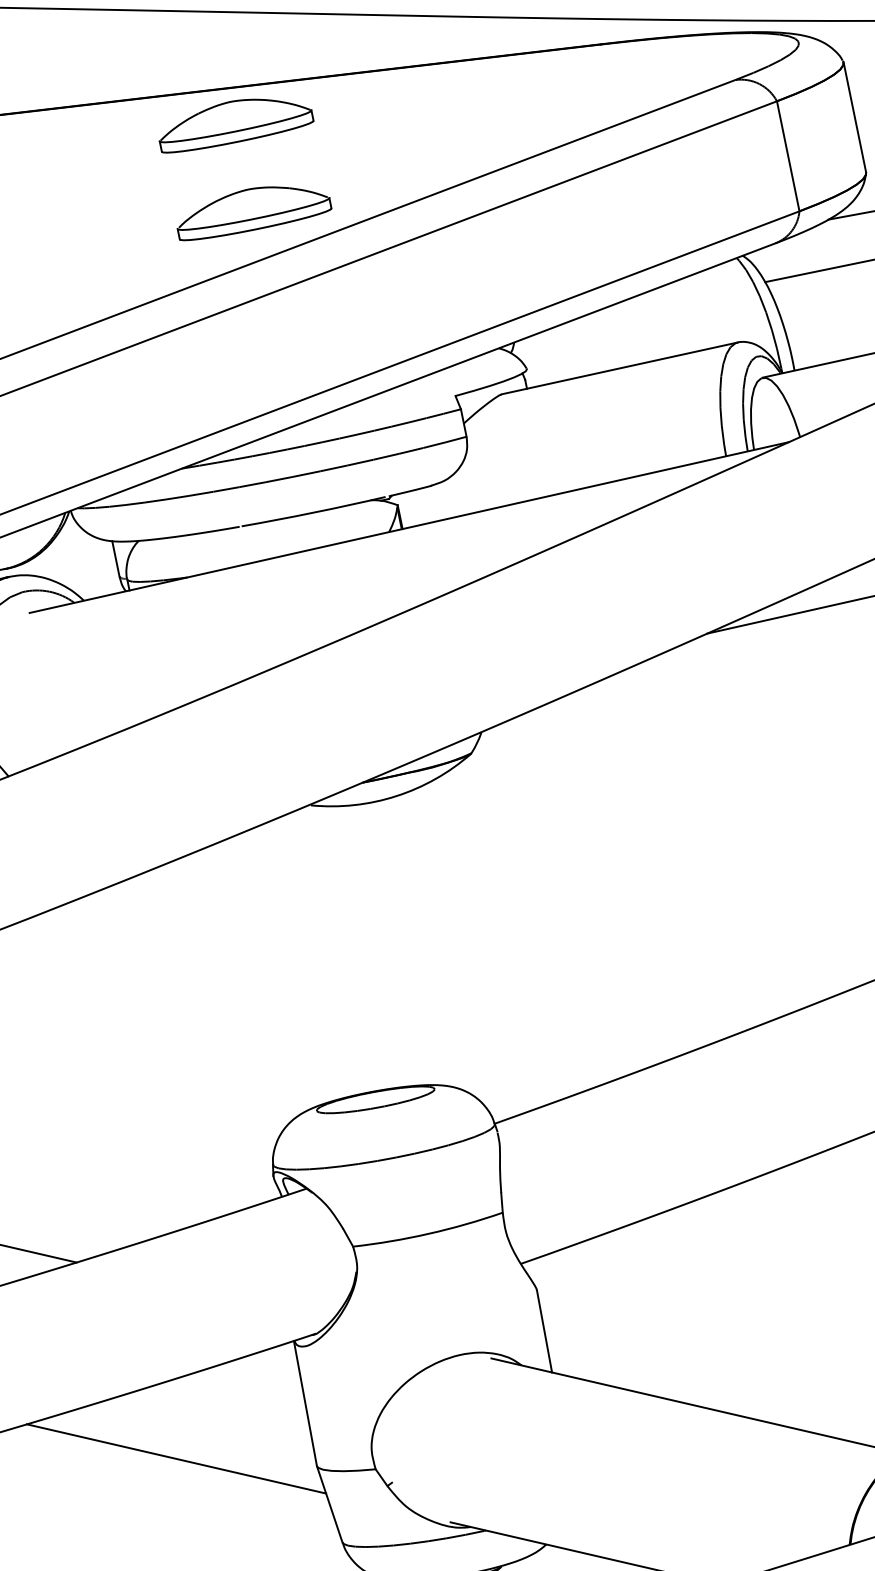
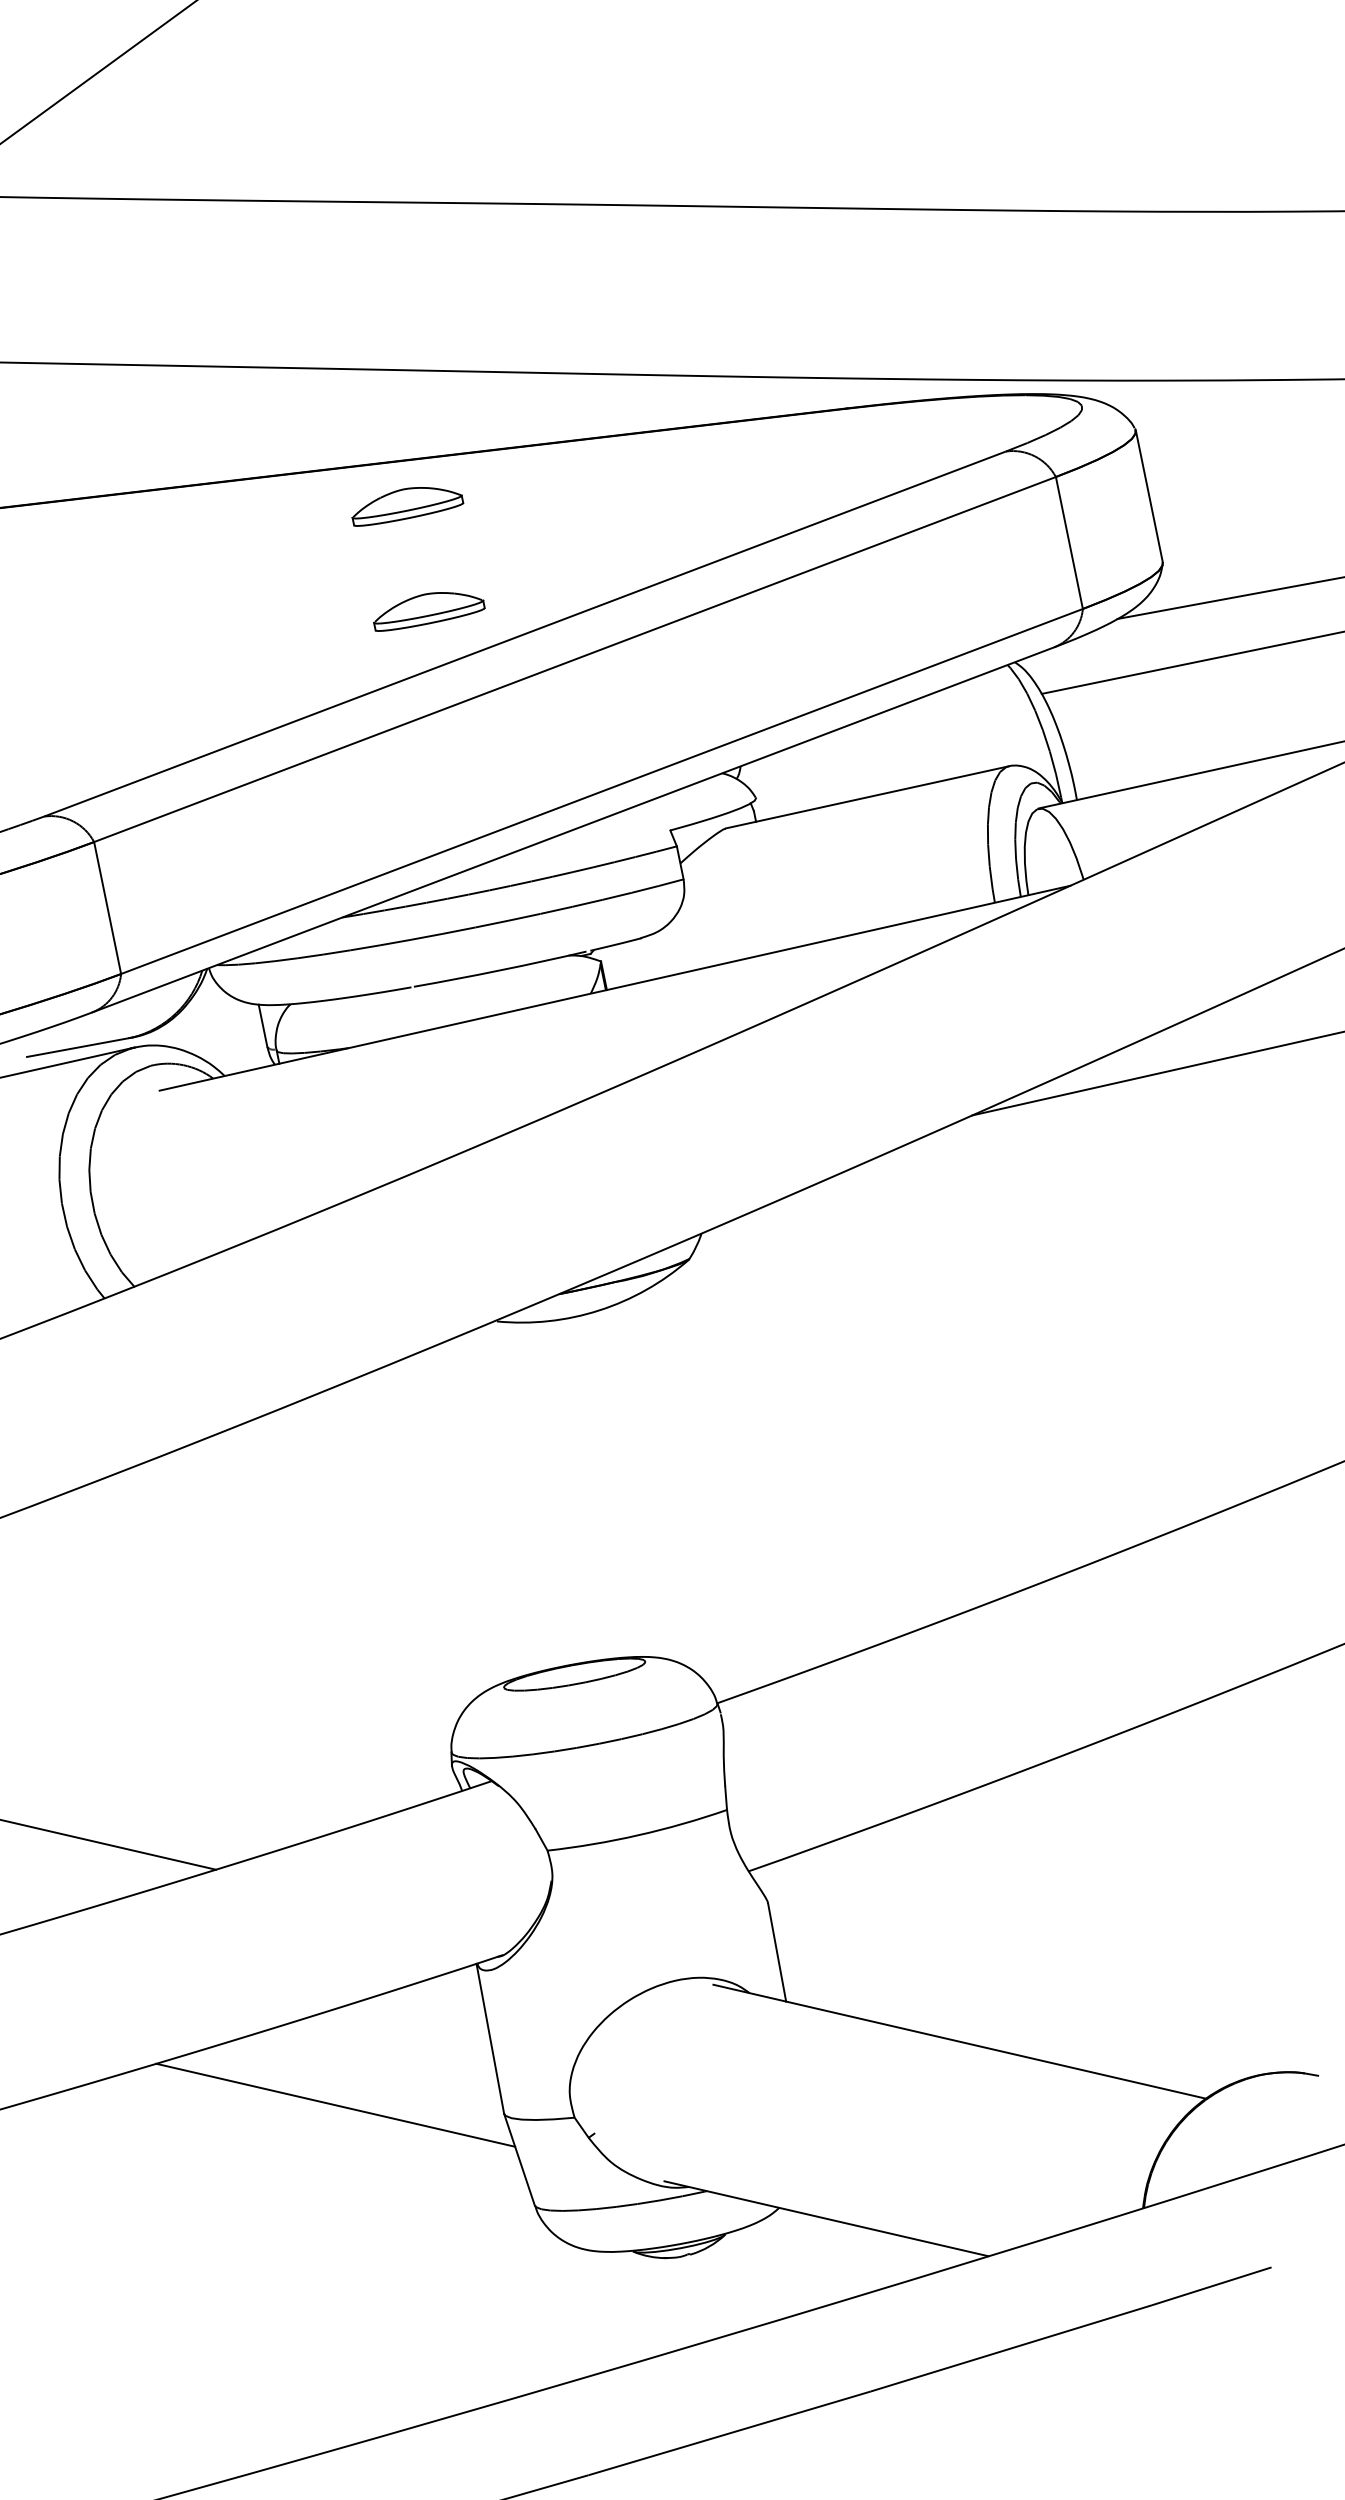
part: (236, 125) -> (407, 506), size x0.6
part: (254, 213) -> (429, 611), size x0.6

